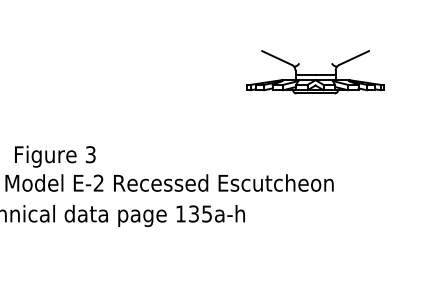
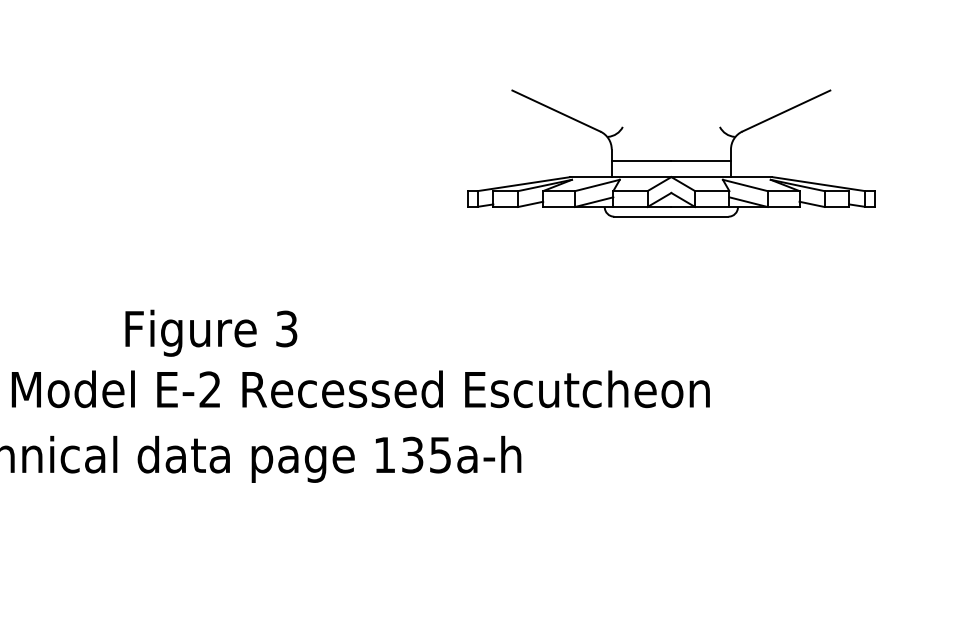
part: (315, 72) -> (671, 154), size x1.4
text: (55, 156) -> (211, 332), moved

